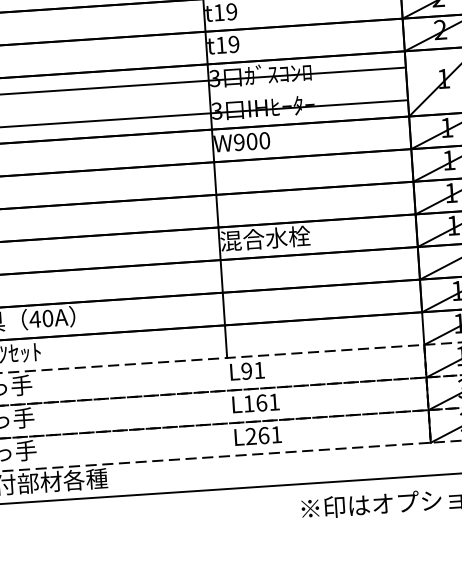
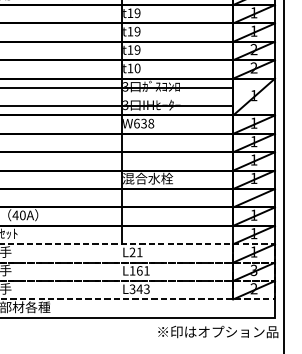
text: (233, 44) -> (137, 68), t19 -> t10
text: (252, 141) -> (144, 123), W900 -> W638
text: (246, 371) -> (132, 252), L91 -> L21
text: (263, 436) -> (139, 289), L261 -> L343

